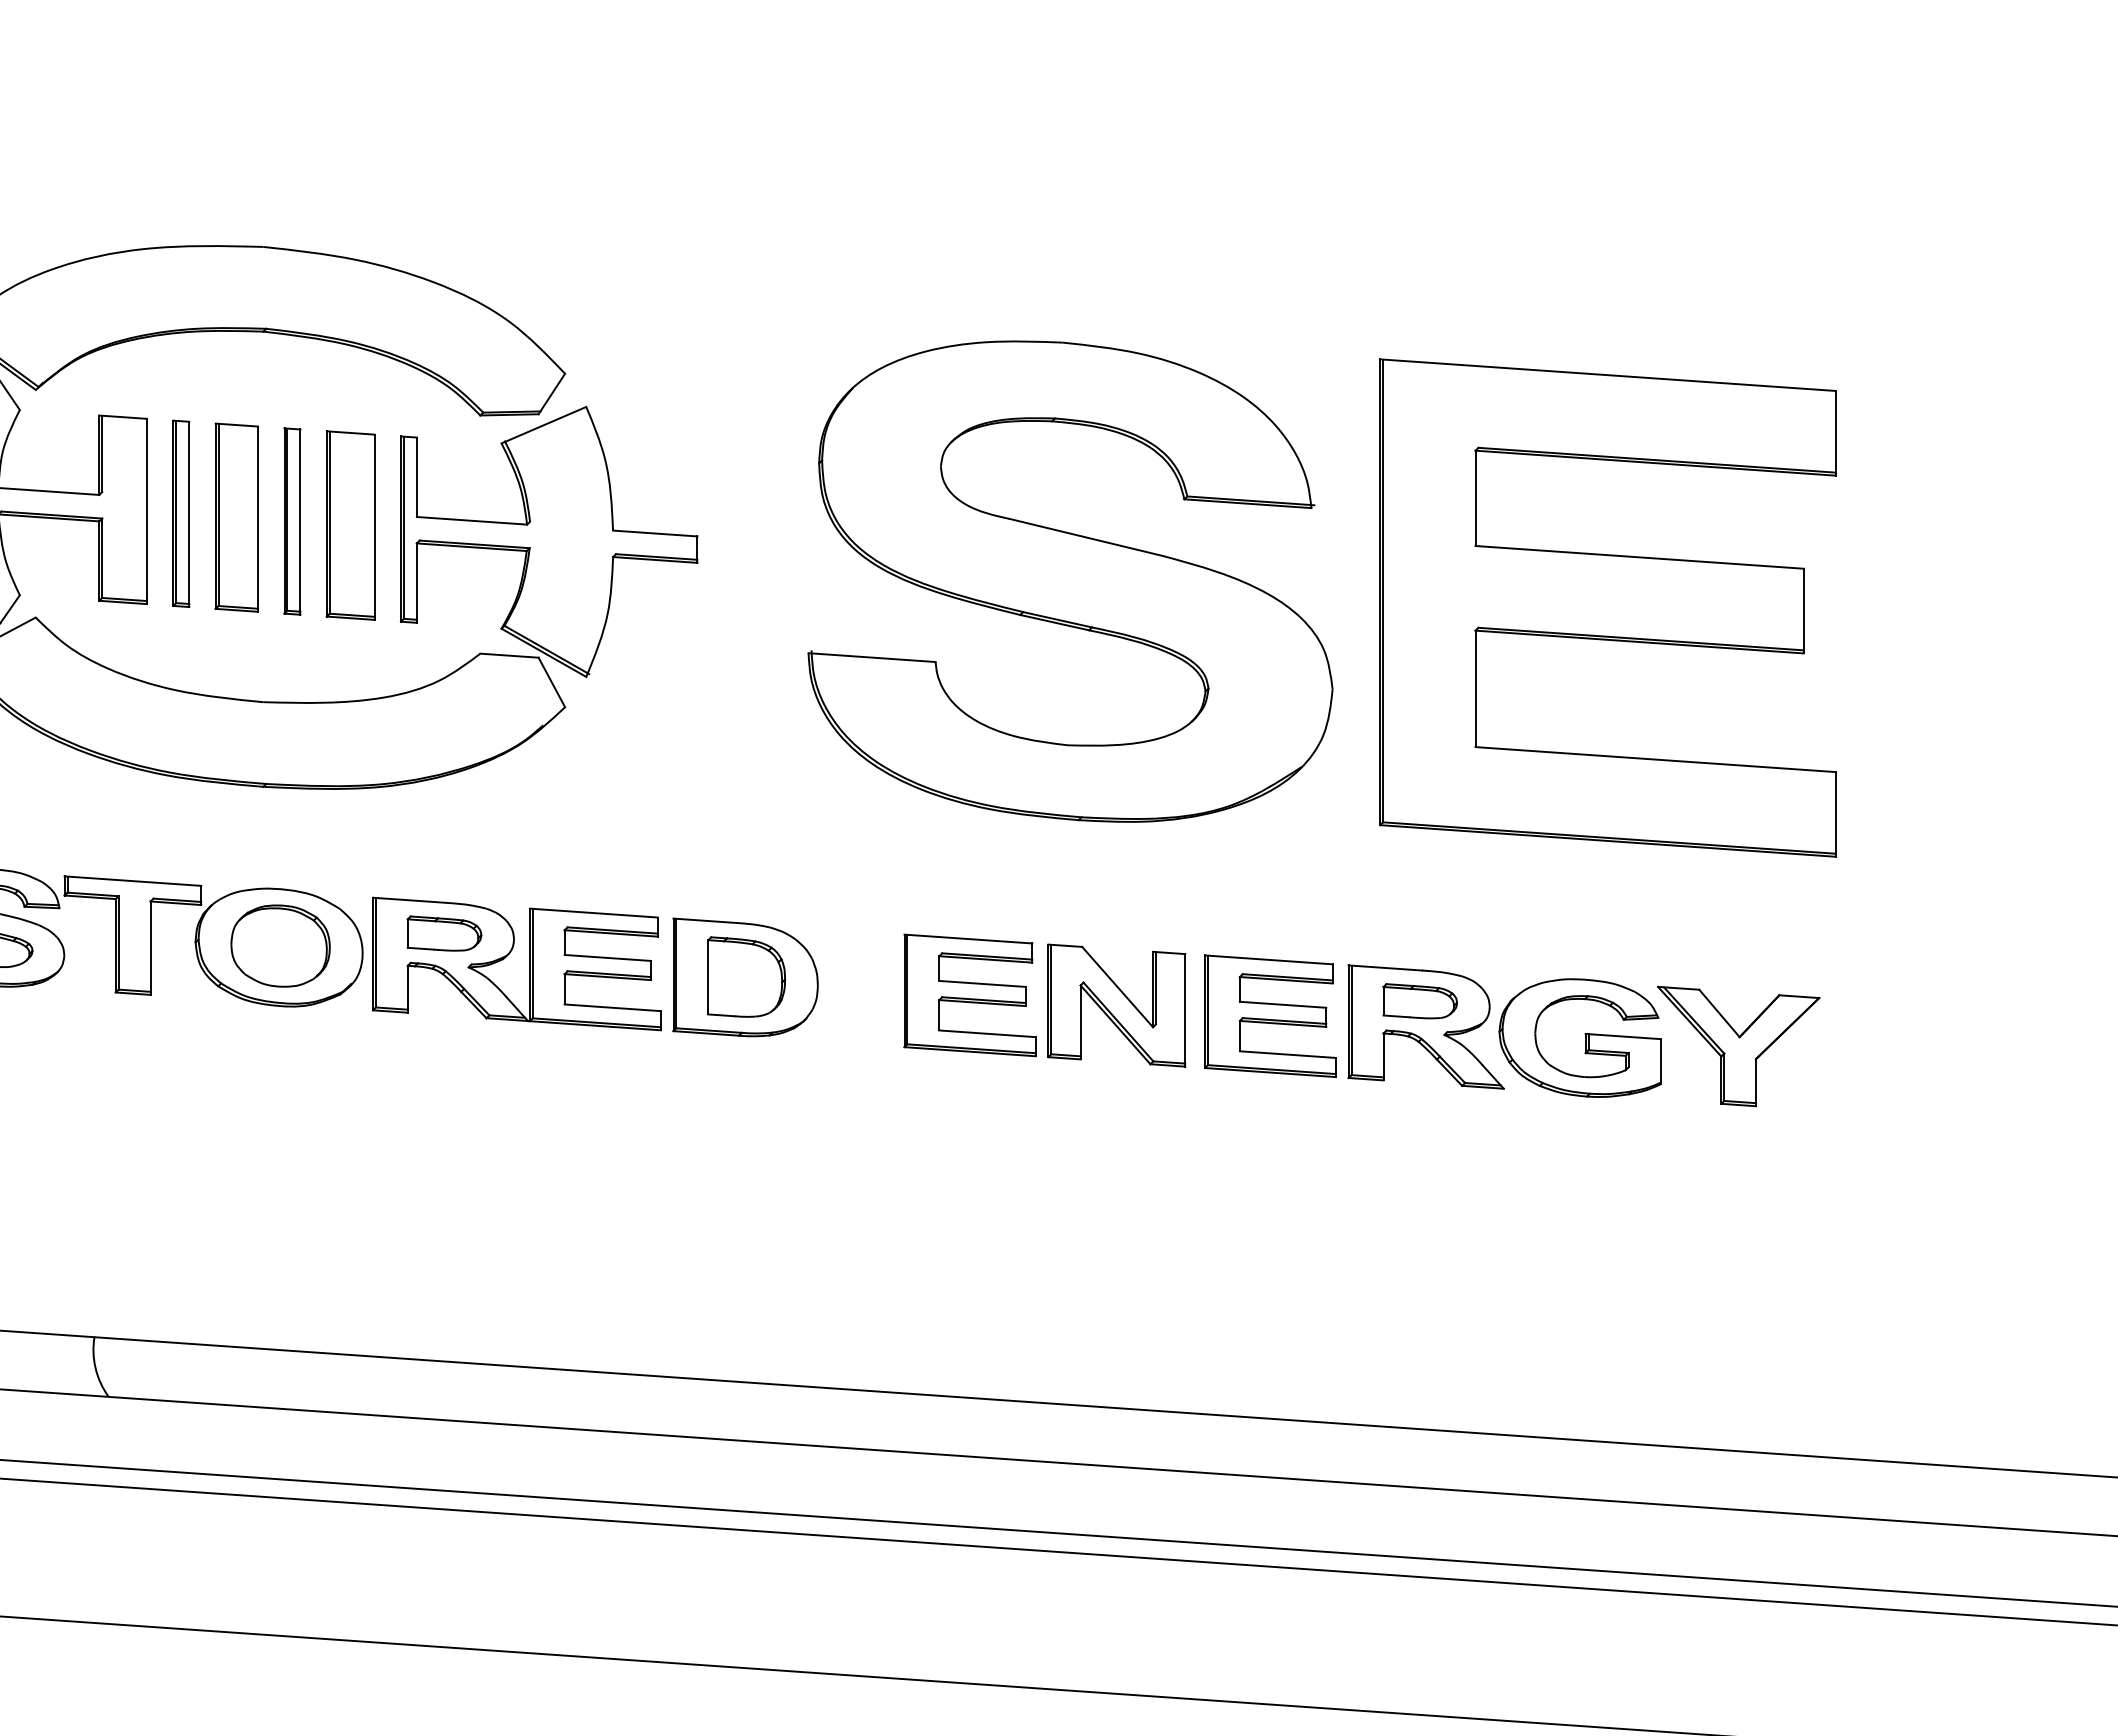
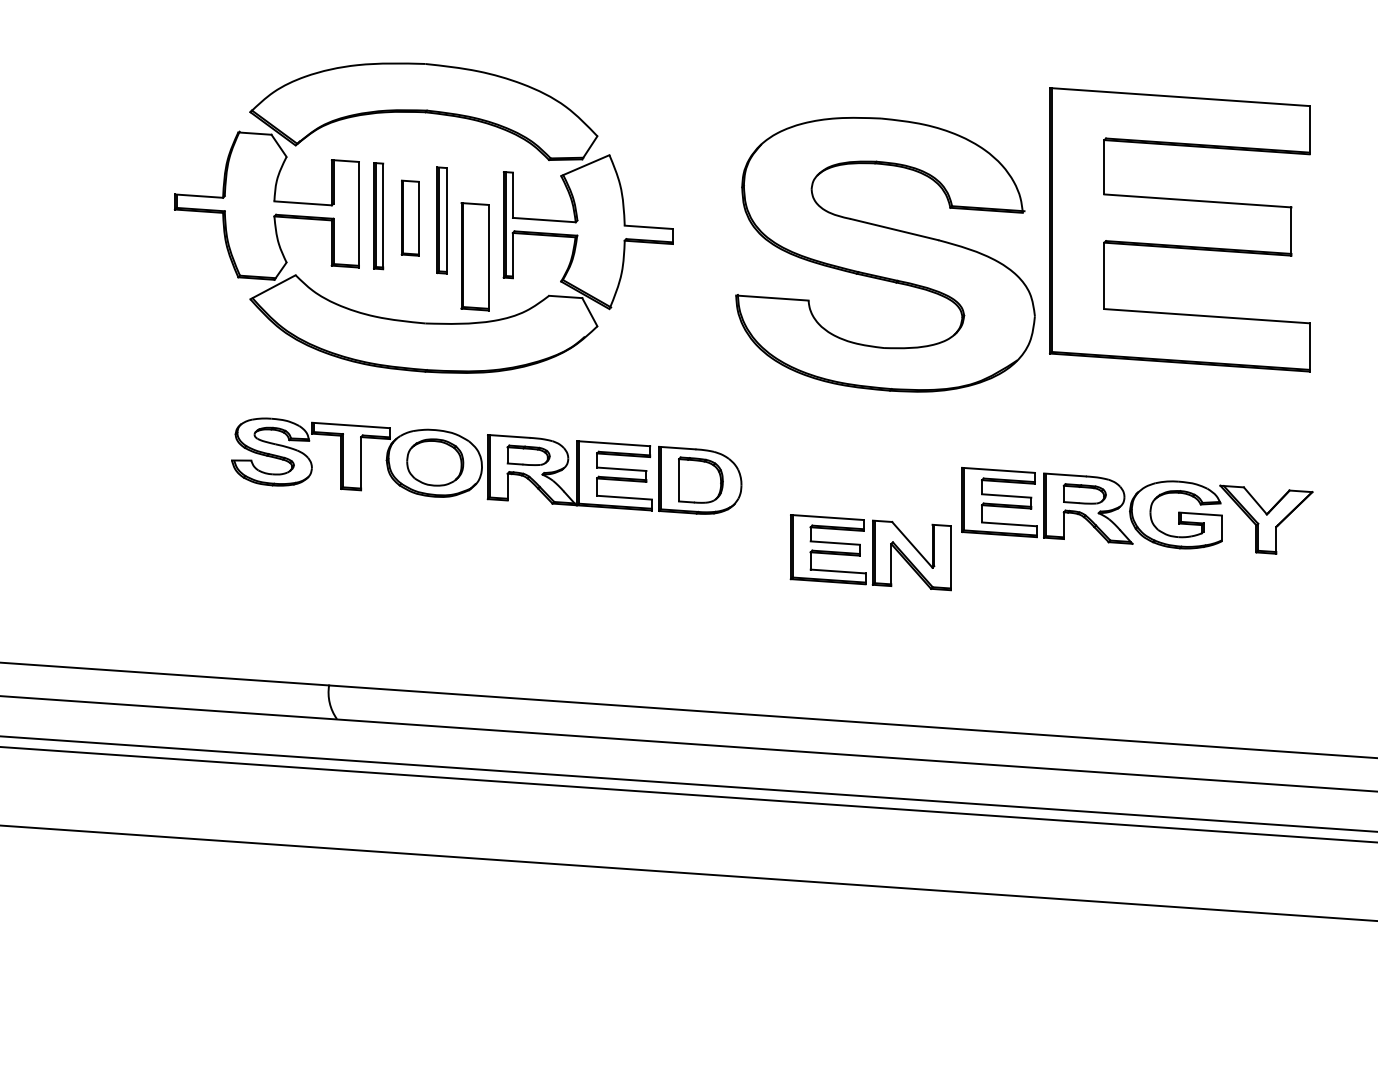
part: (237, 516) -> (410, 217), size x0.7
part: (349, 525) -> (474, 256), moved
part: (1607, 607) -> (1179, 229), moved
part: (1044, 1000) -> (870, 552), moved

